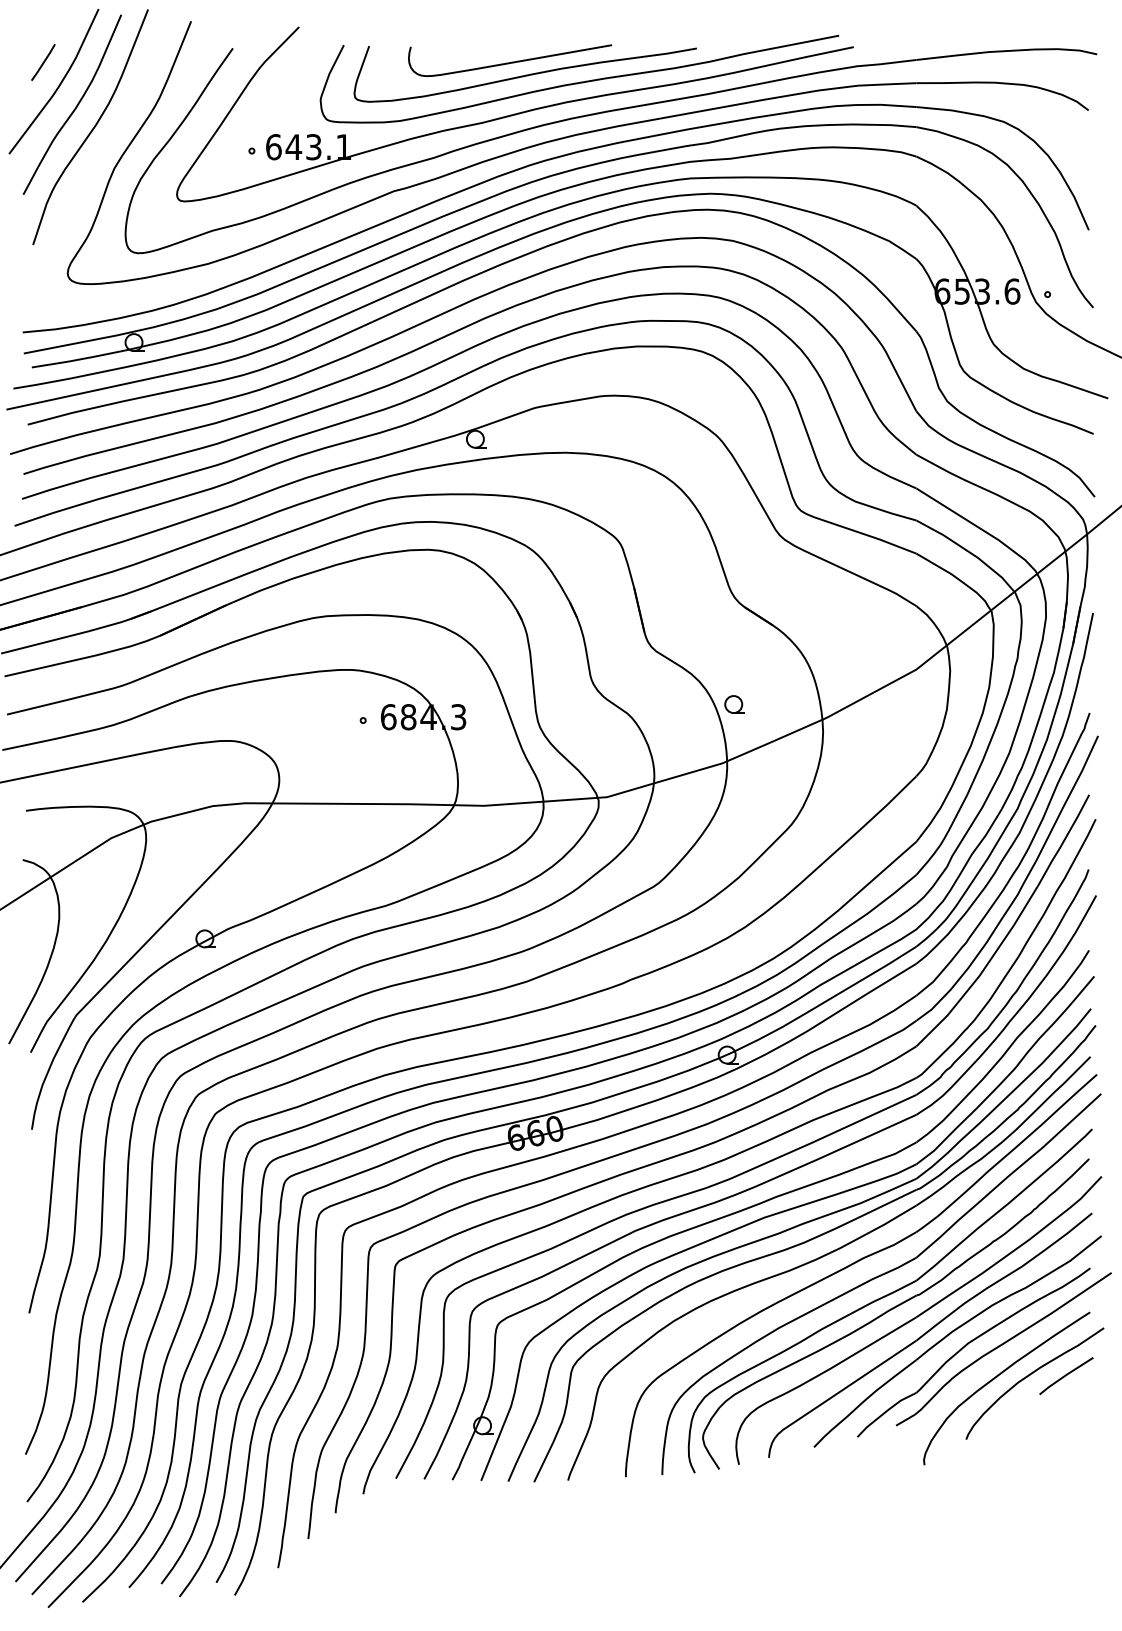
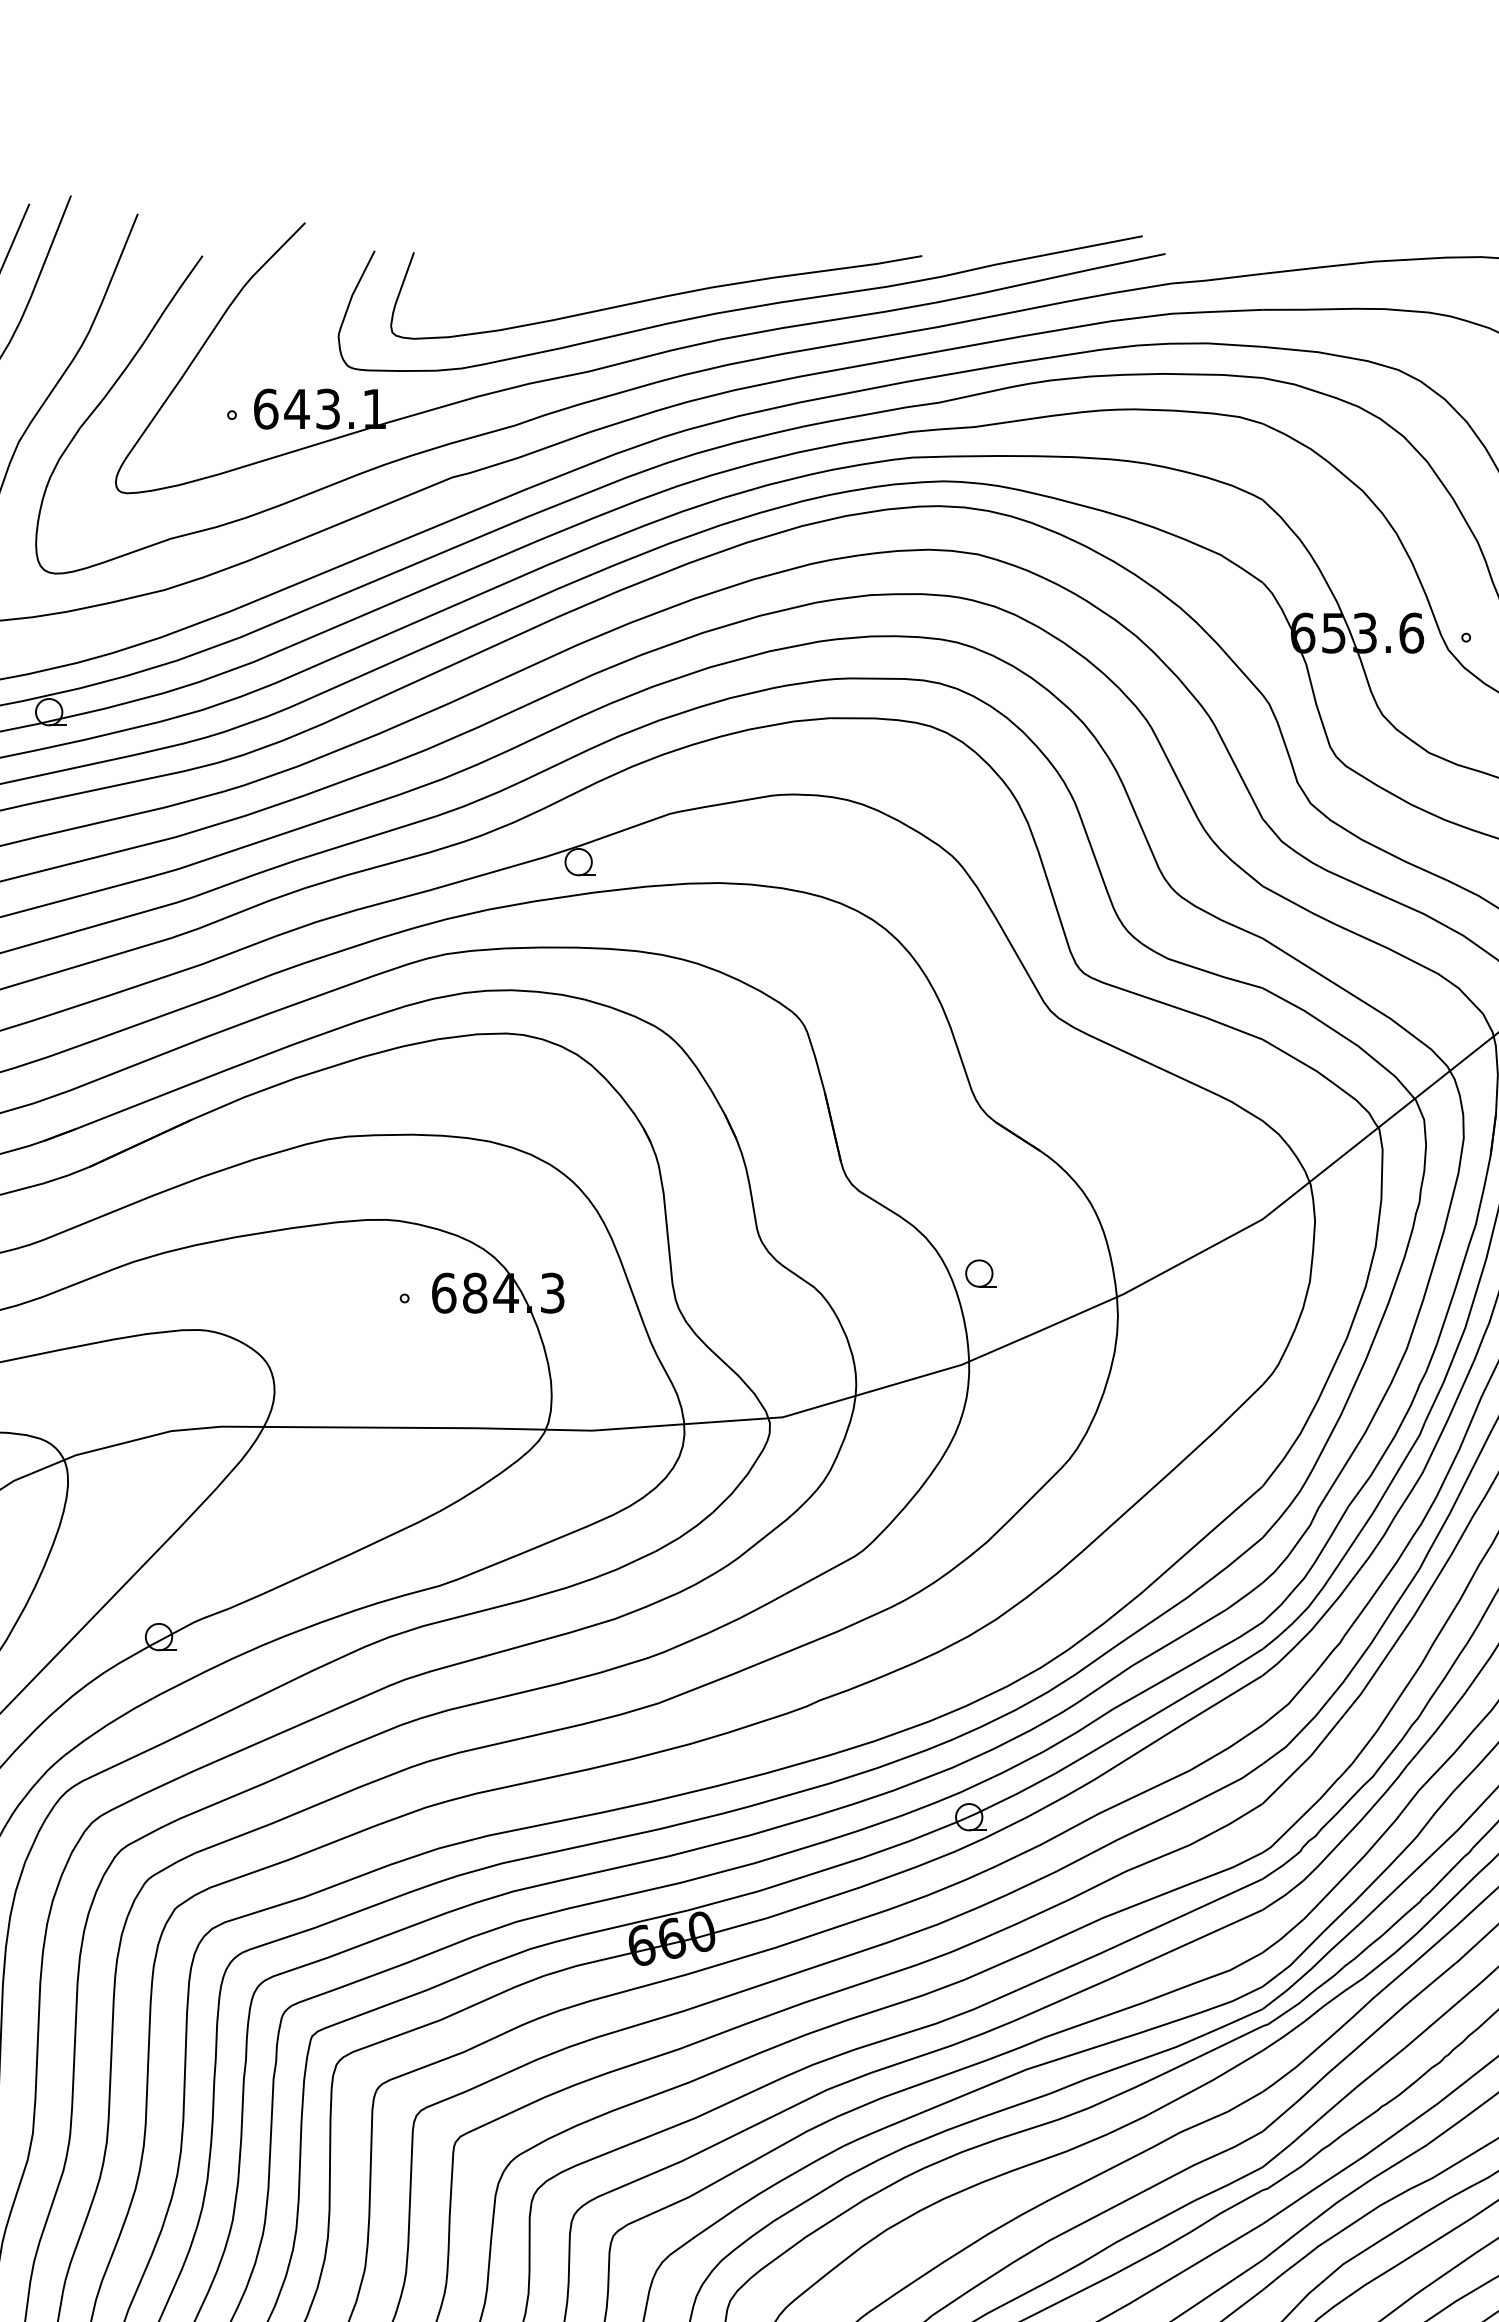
curve: (511, 61) -> (634, 276), removed

